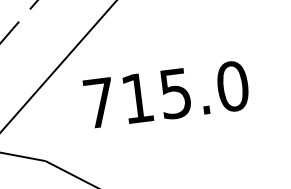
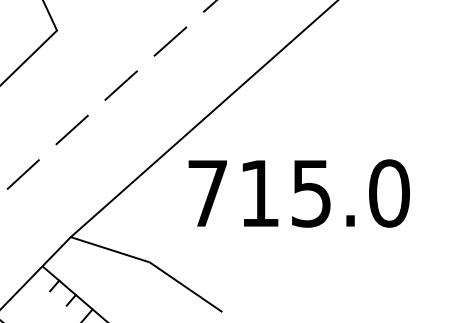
text: (166, 94) -> (298, 193), moved

